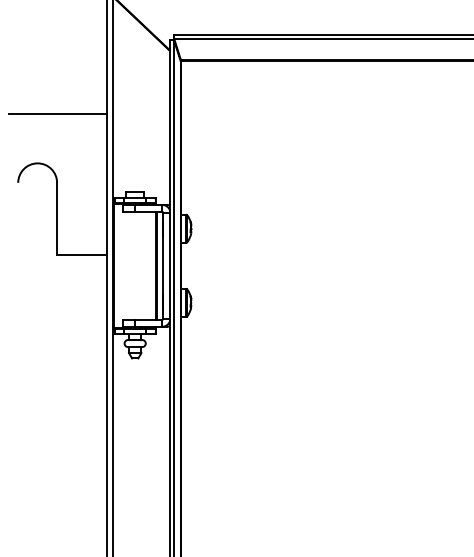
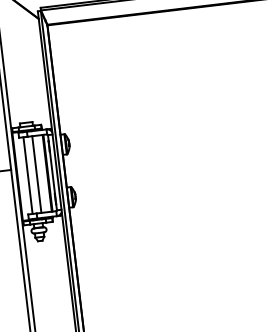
line: (129, 265) -> (28, 175), added
line: (141, 265) -> (36, 174), added

